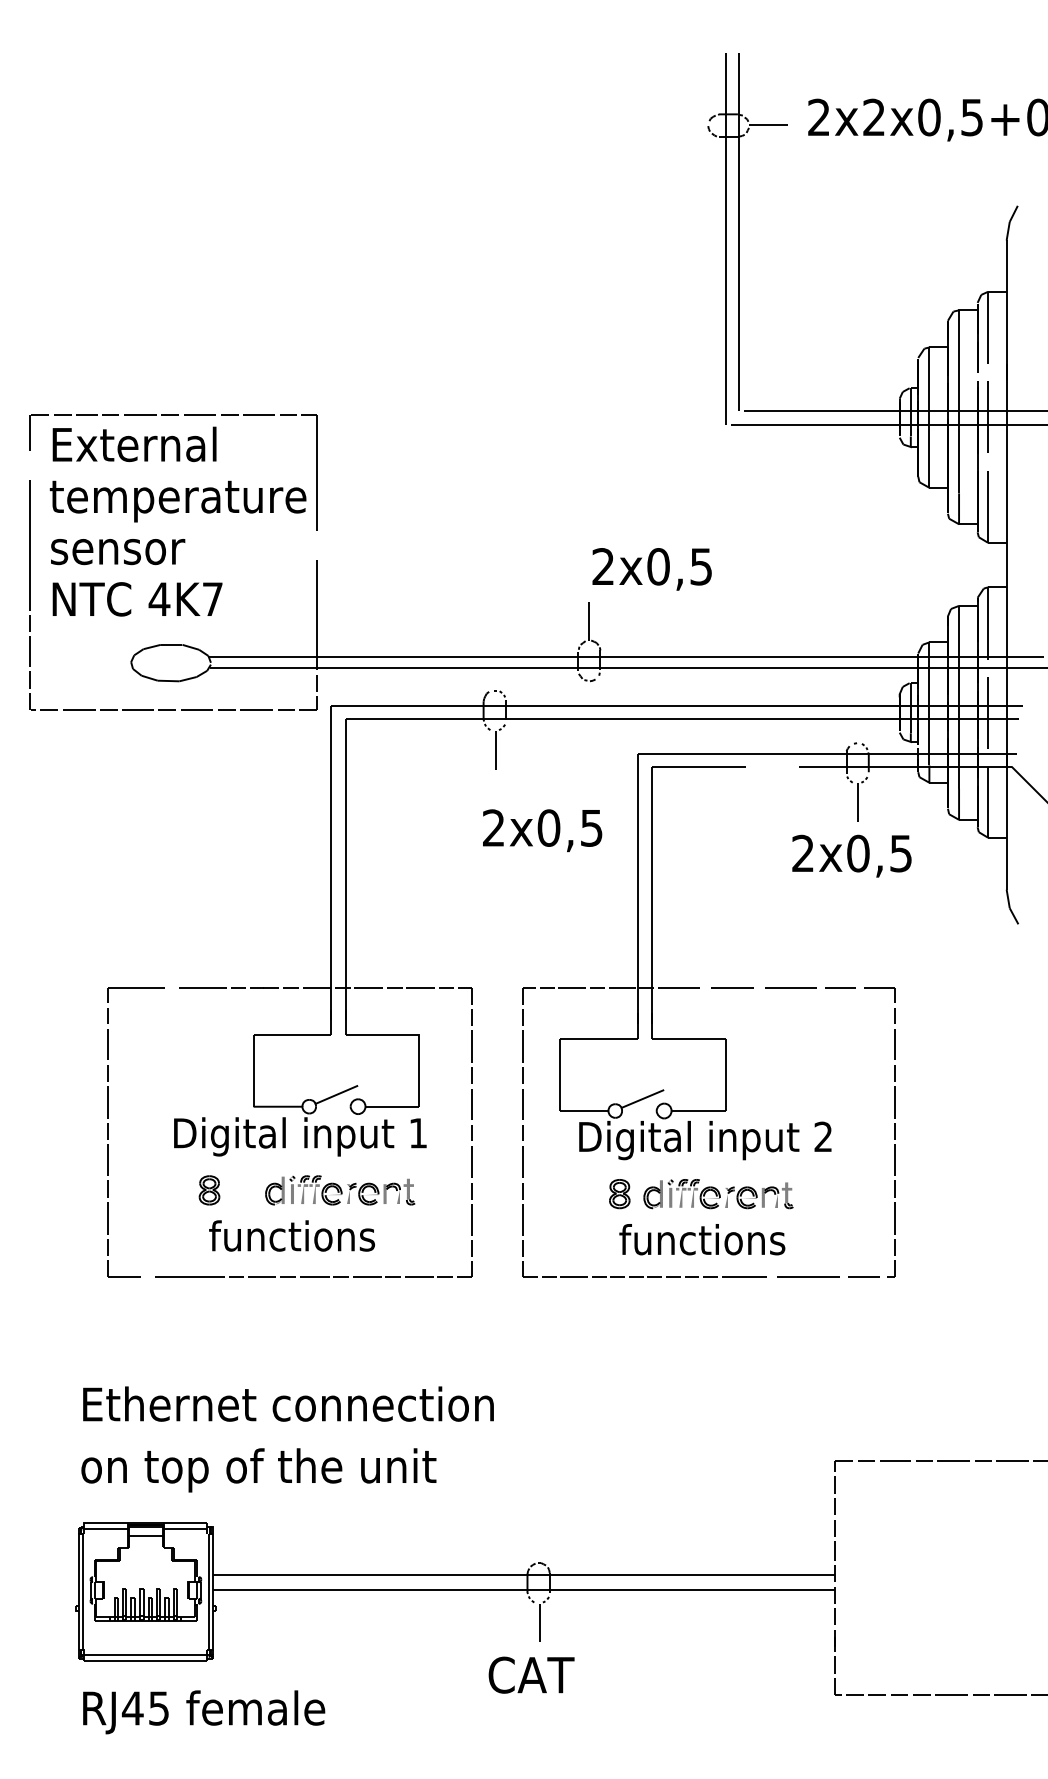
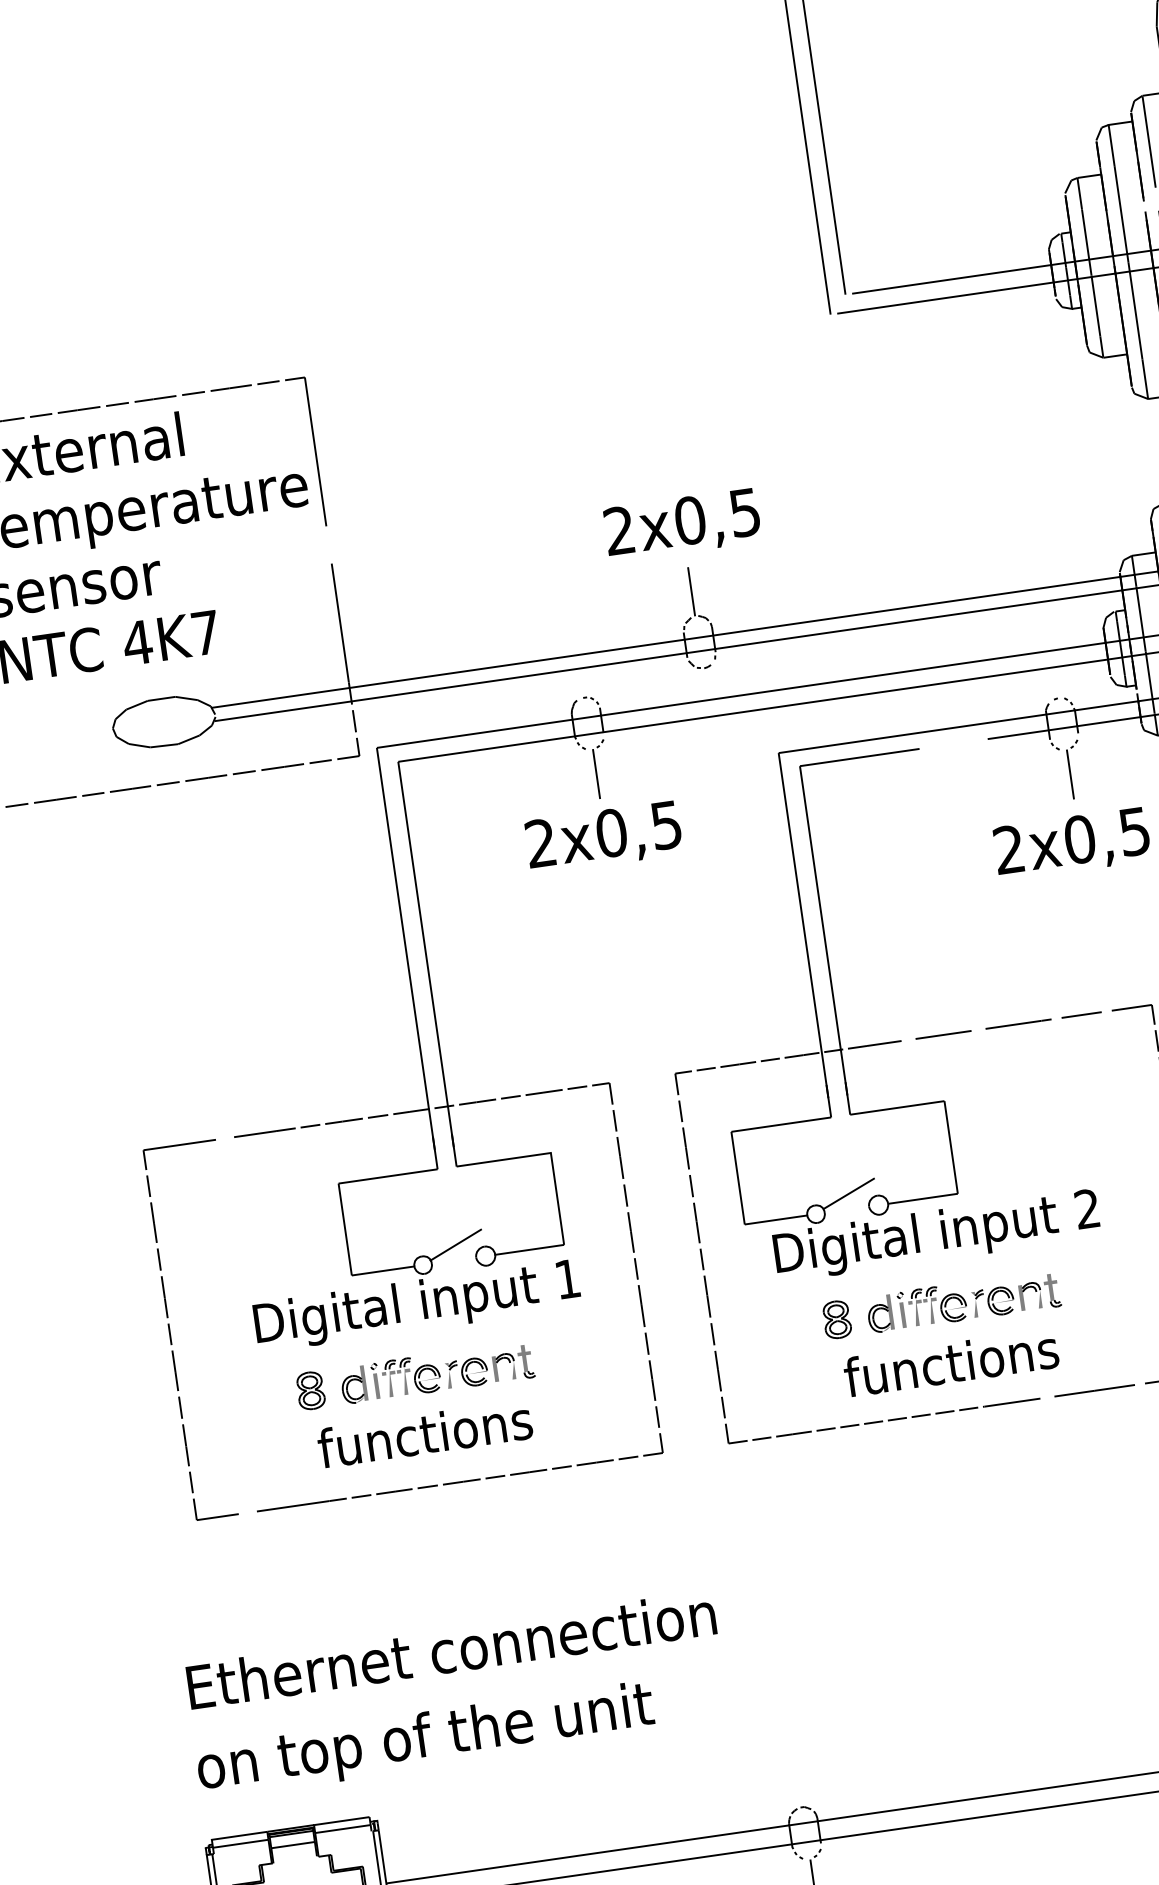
text: (651, 569) -> (681, 525), moved
text: (542, 830) -> (603, 837), moved
part: (340, 1190) -> (437, 1372), moved

